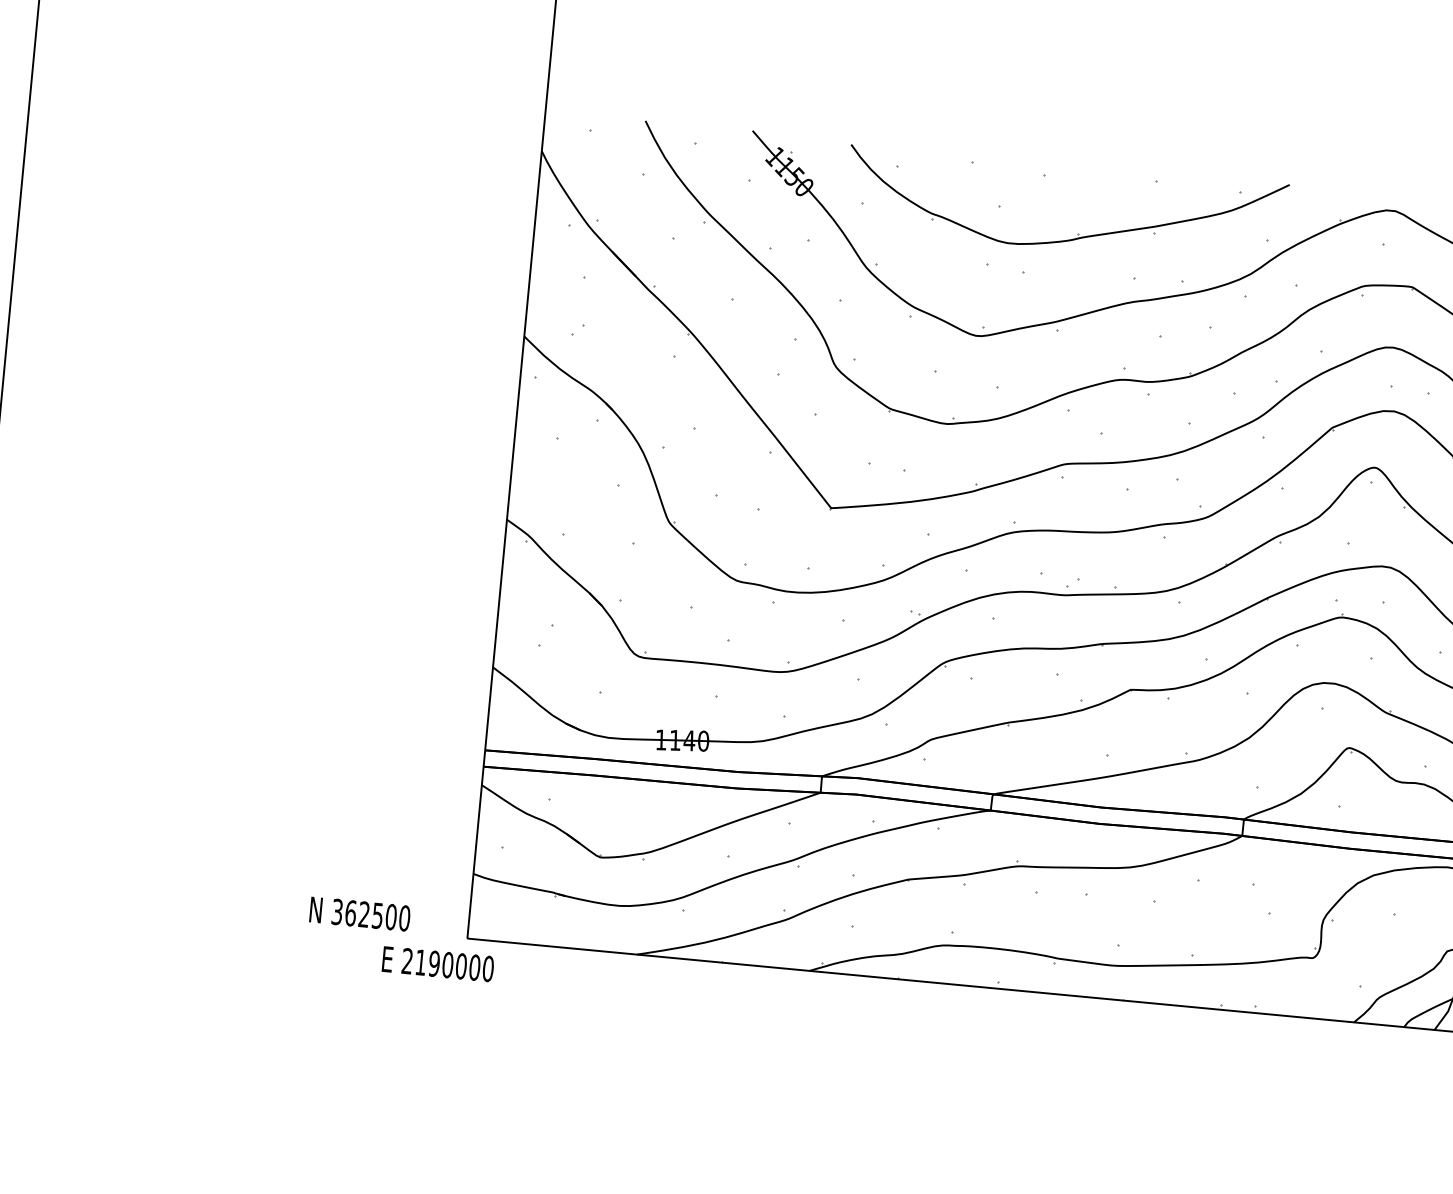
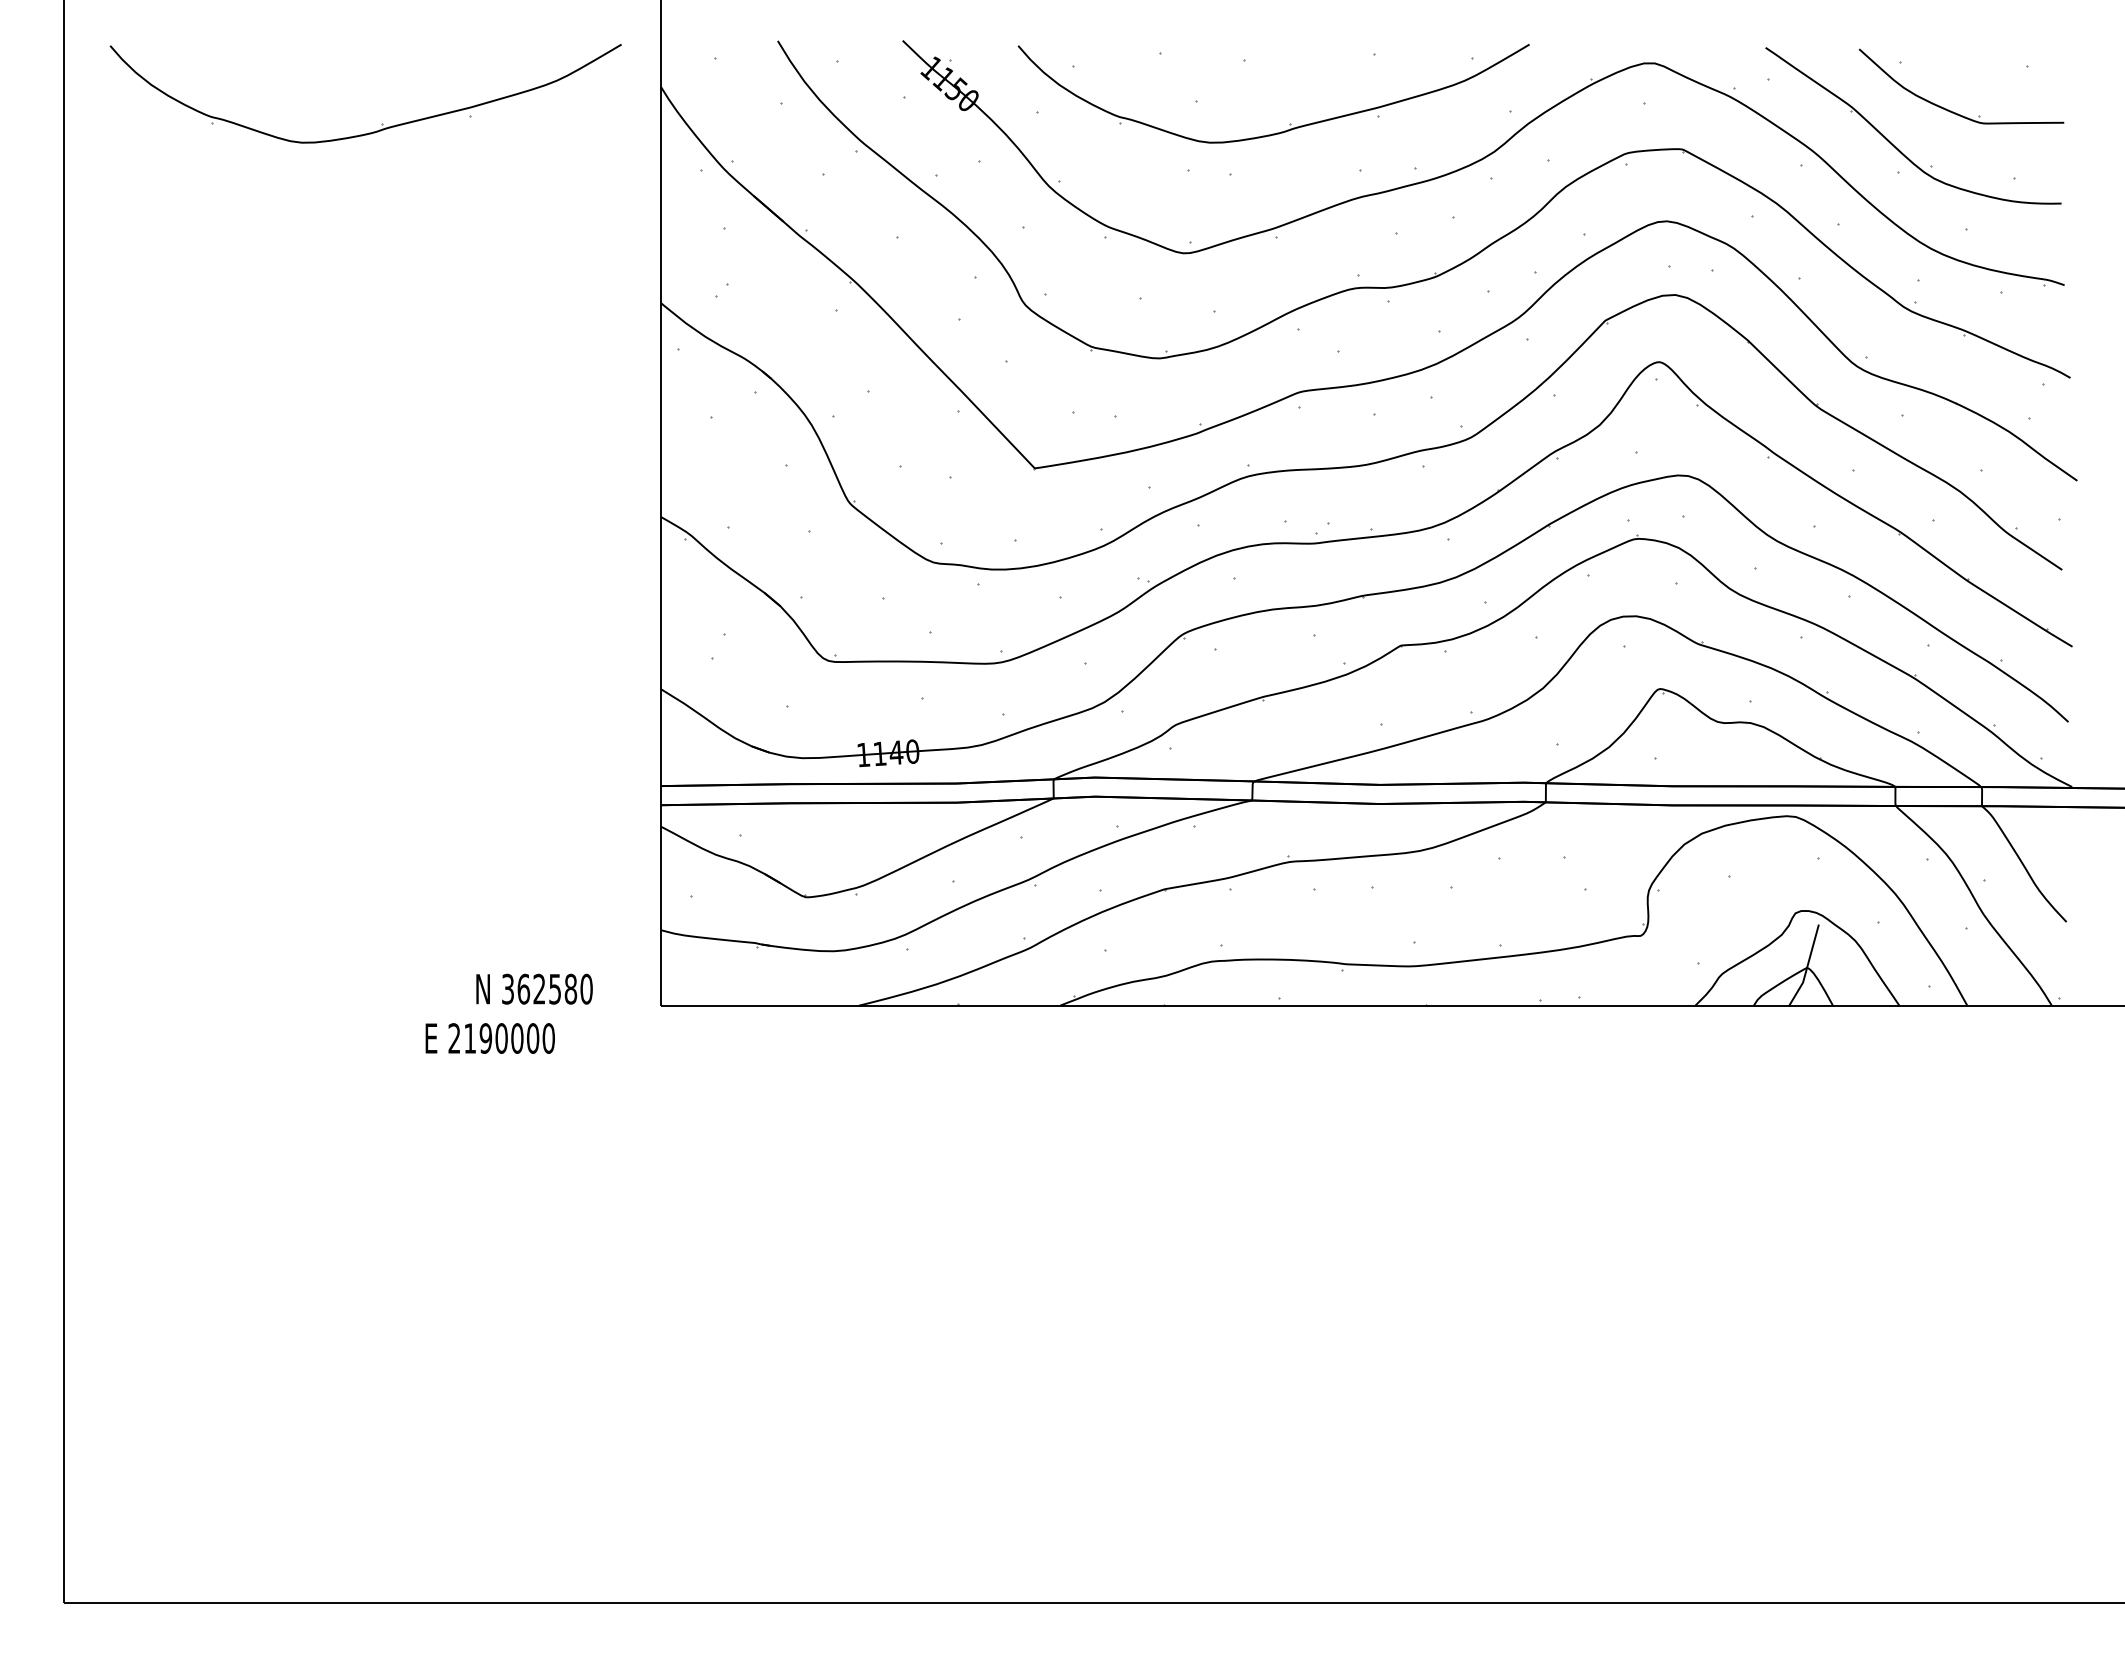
part: (299, 159) -> (382, 123), added
text: (390, 917) -> (570, 989), 362500 -> 362580
text: (437, 964) -> (489, 1038), moved

